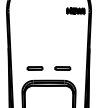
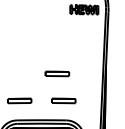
part: (58, 51) -> (56, 73), added

